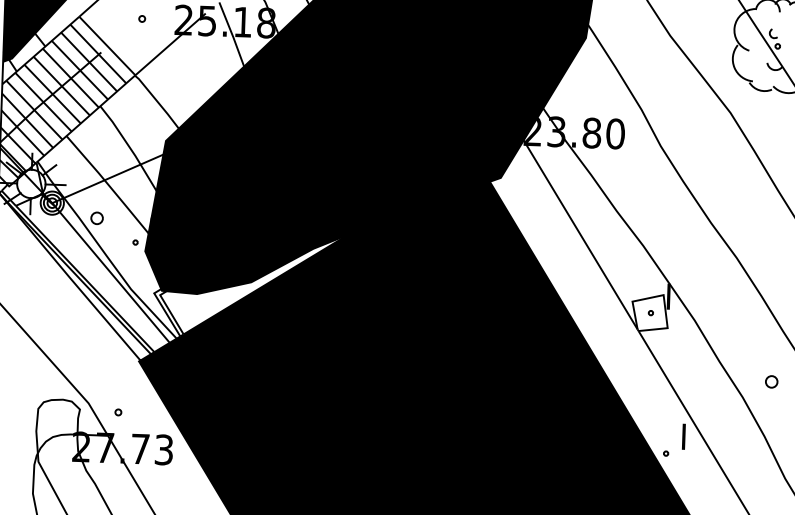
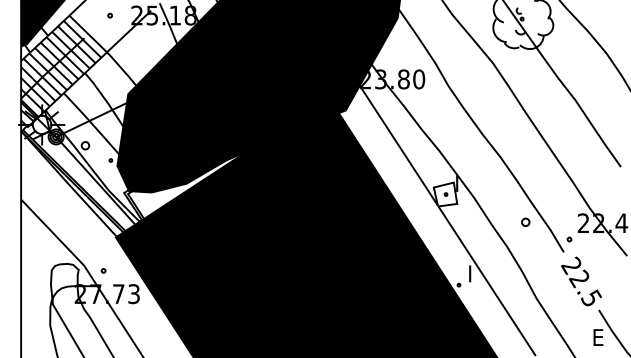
part: (771, 380) -> (525, 221), moved

